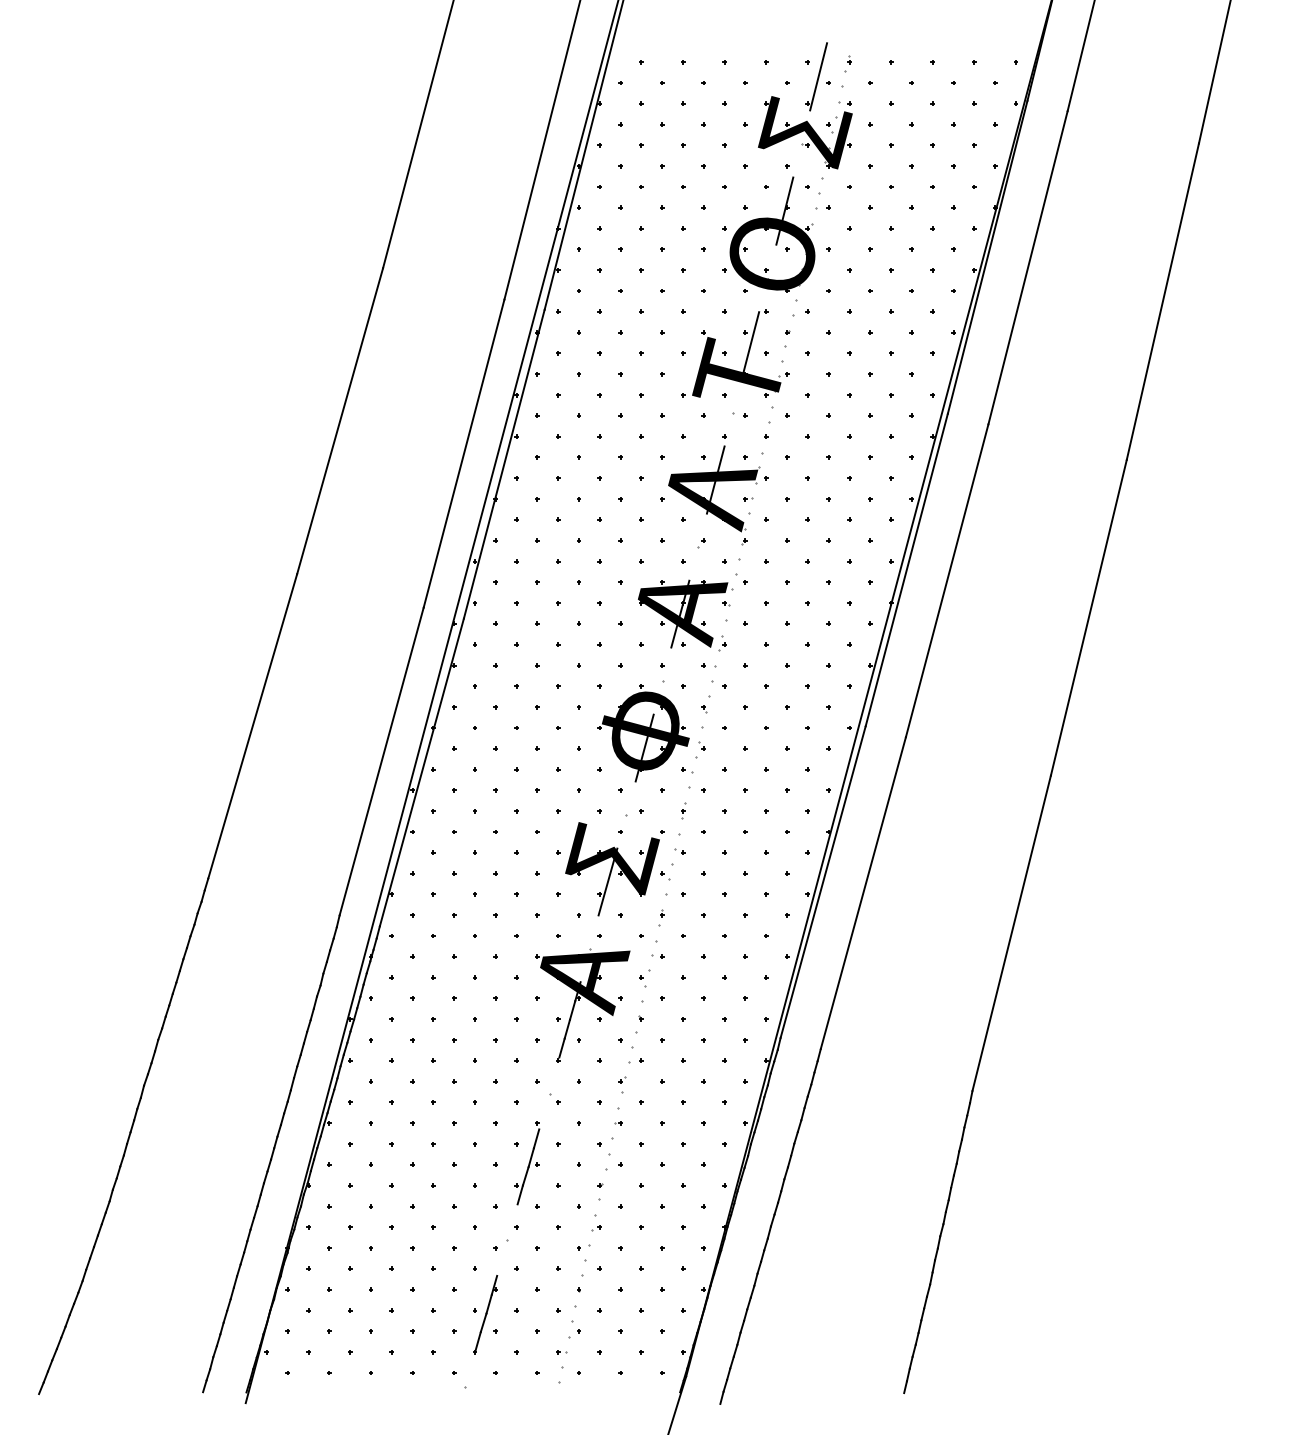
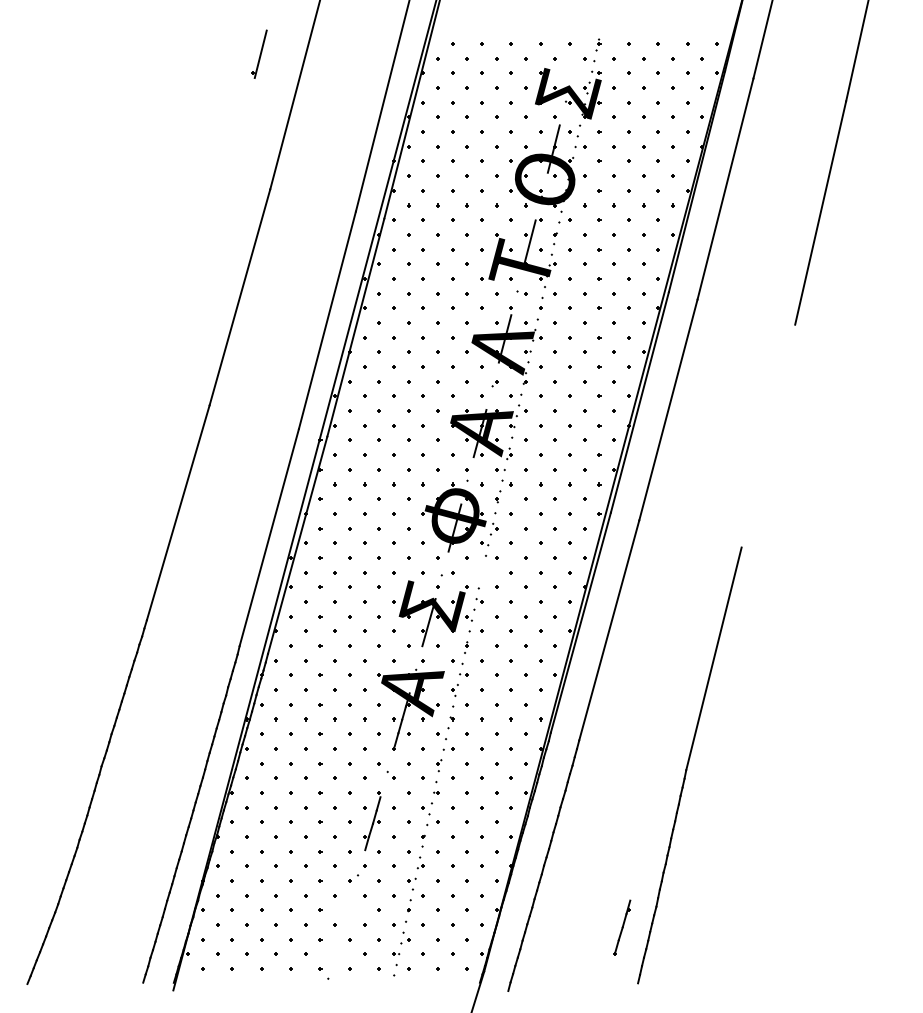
part: (816, 76) -> (259, 54), moved
line: (1088, 617) -> (768, 435), removed
part: (683, 810) -> (482, 572), removed
part: (485, 1314) -> (622, 927), moved

